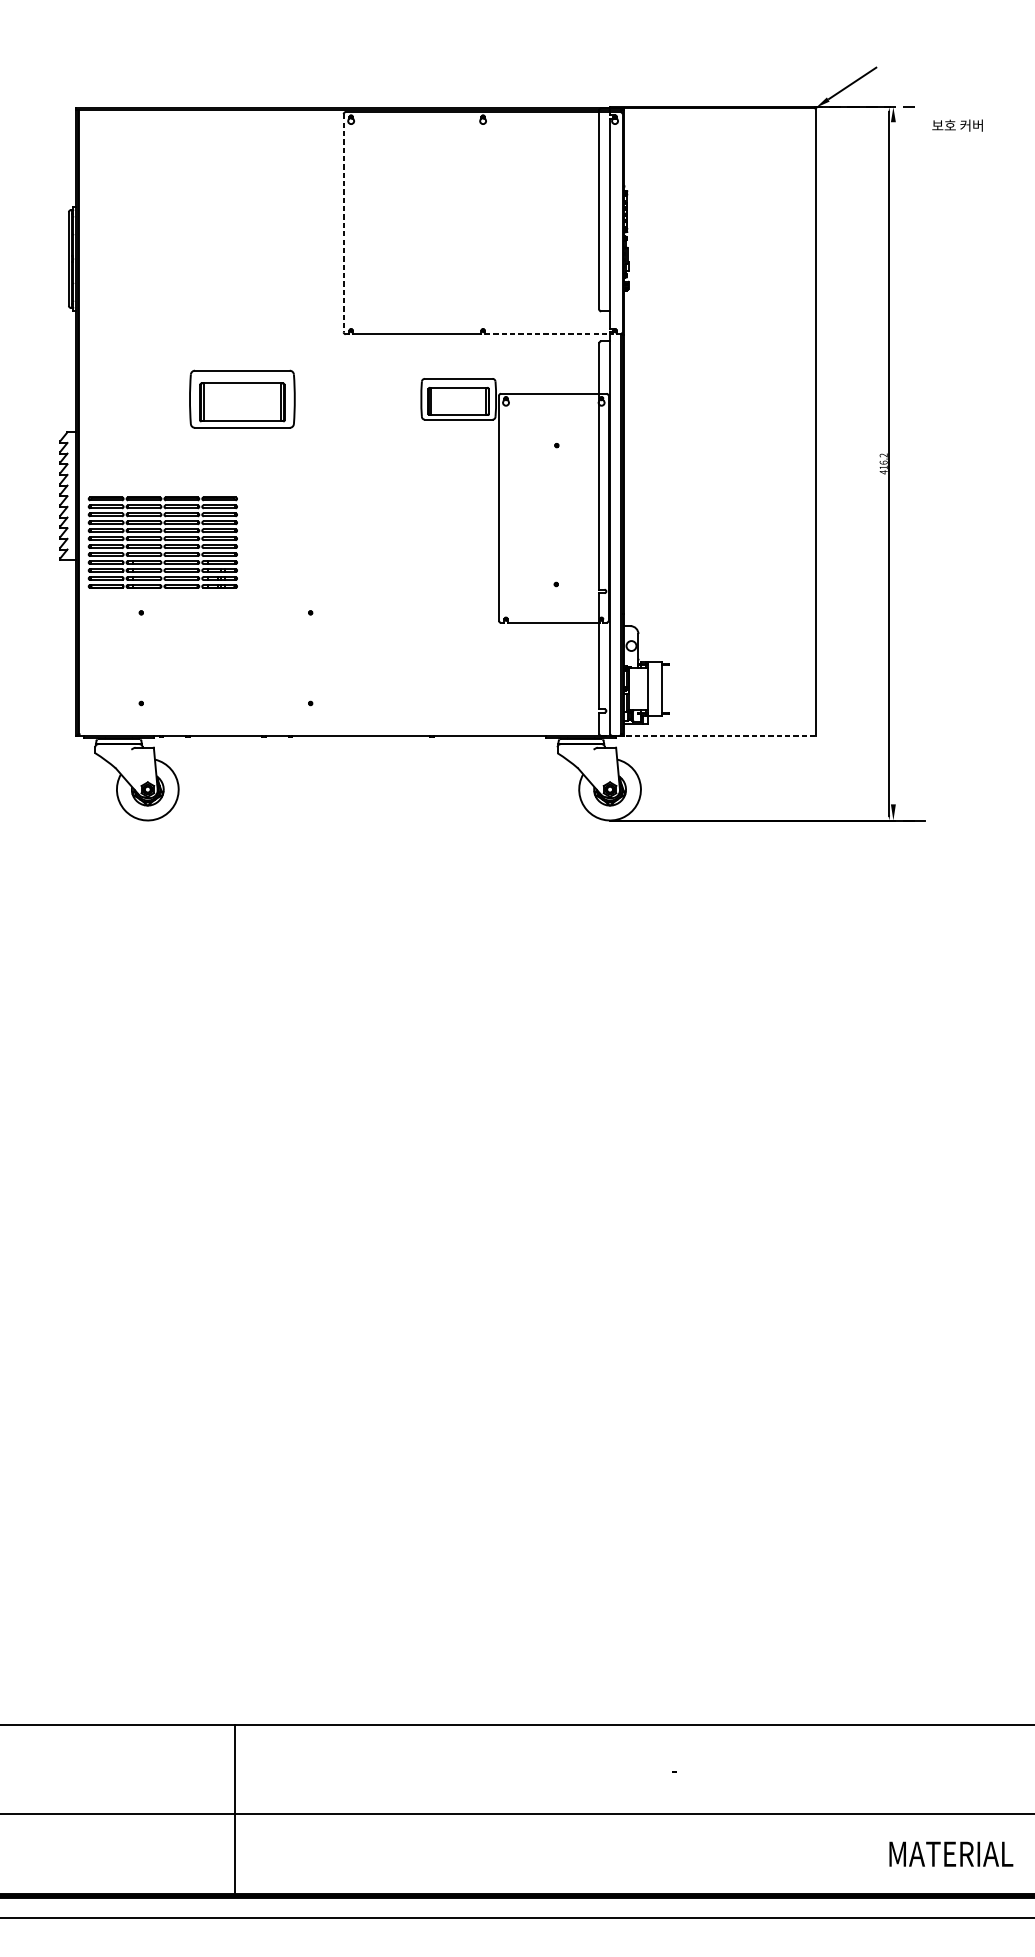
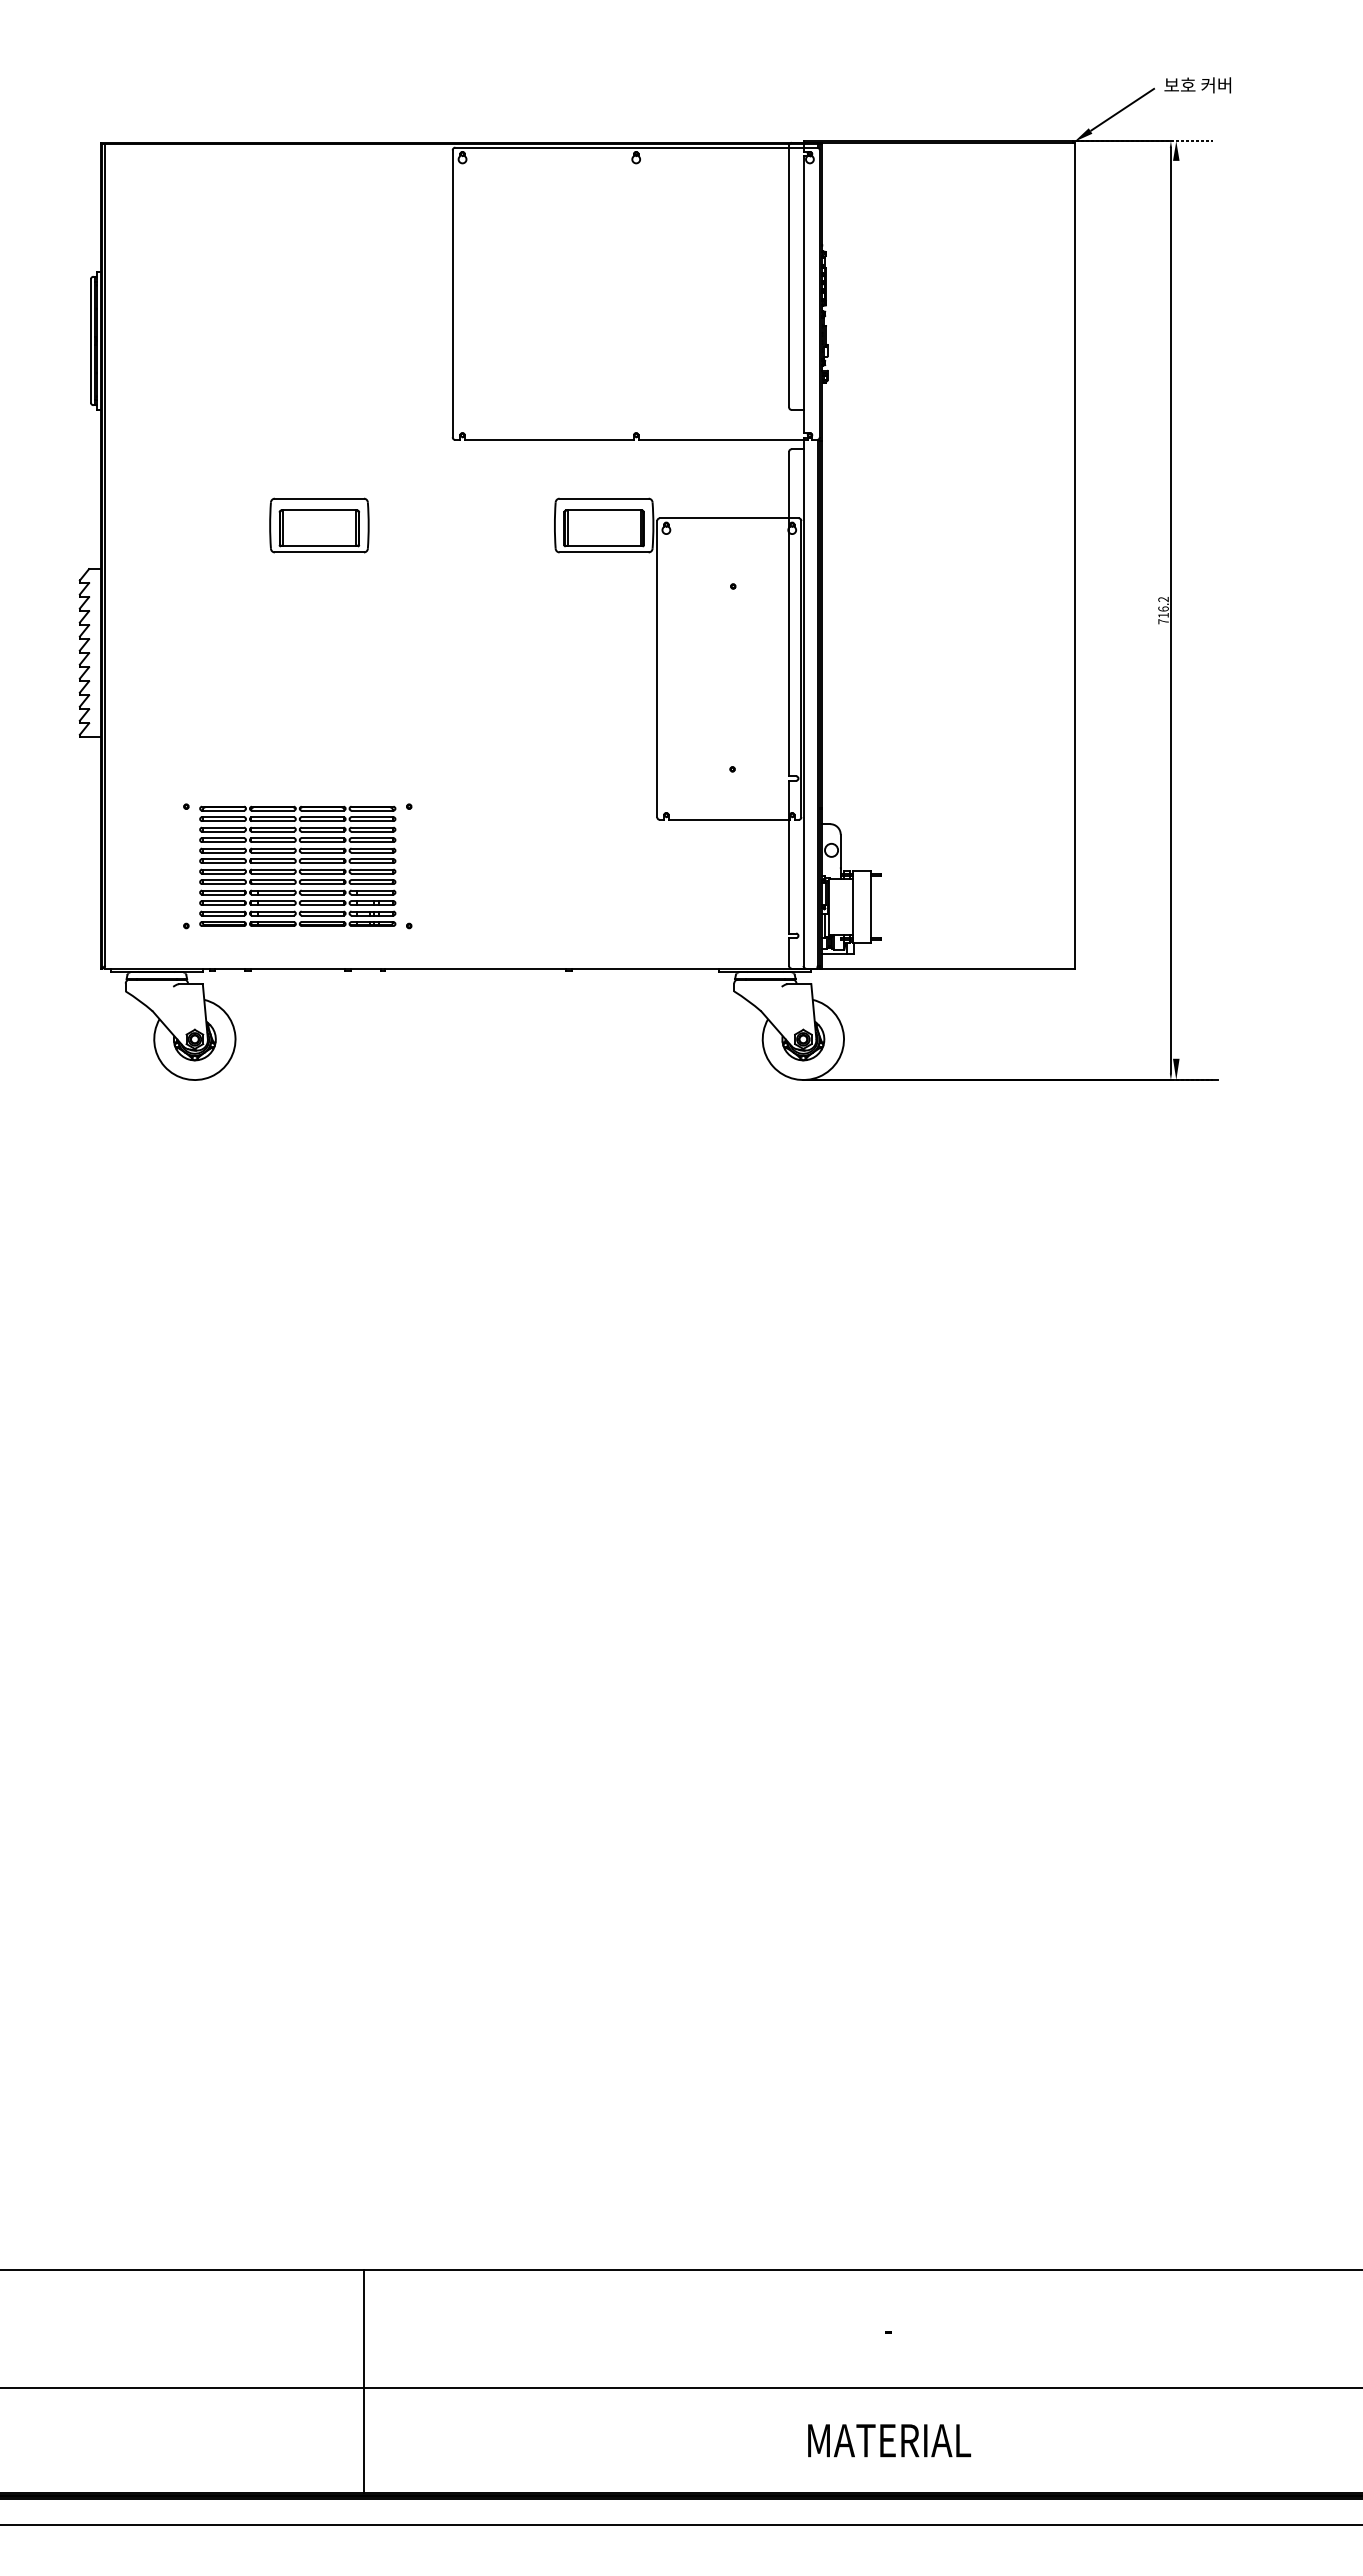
text: (957, 125) -> (1197, 85), moved
line: (343, 222) -> (452, 293), dashed -> solid
line: (549, 333) -> (723, 439), dashed -> solid
part: (242, 399) -> (319, 525), size x0.71
text: (883, 472) -> (1163, 621), 416.2 -> 716.2
part: (162, 542) -> (297, 865), moved
line: (708, 735) -> (933, 968), dashed -> solid
line: (235, 1809) -> (364, 2381), moved
text: (951, 1854) -> (889, 2440), moved

